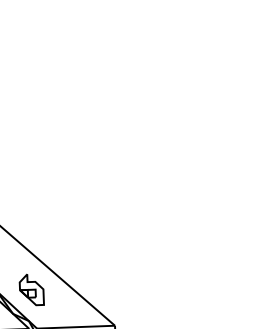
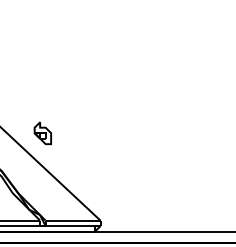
part: (31, 290) -> (42, 133), moved

